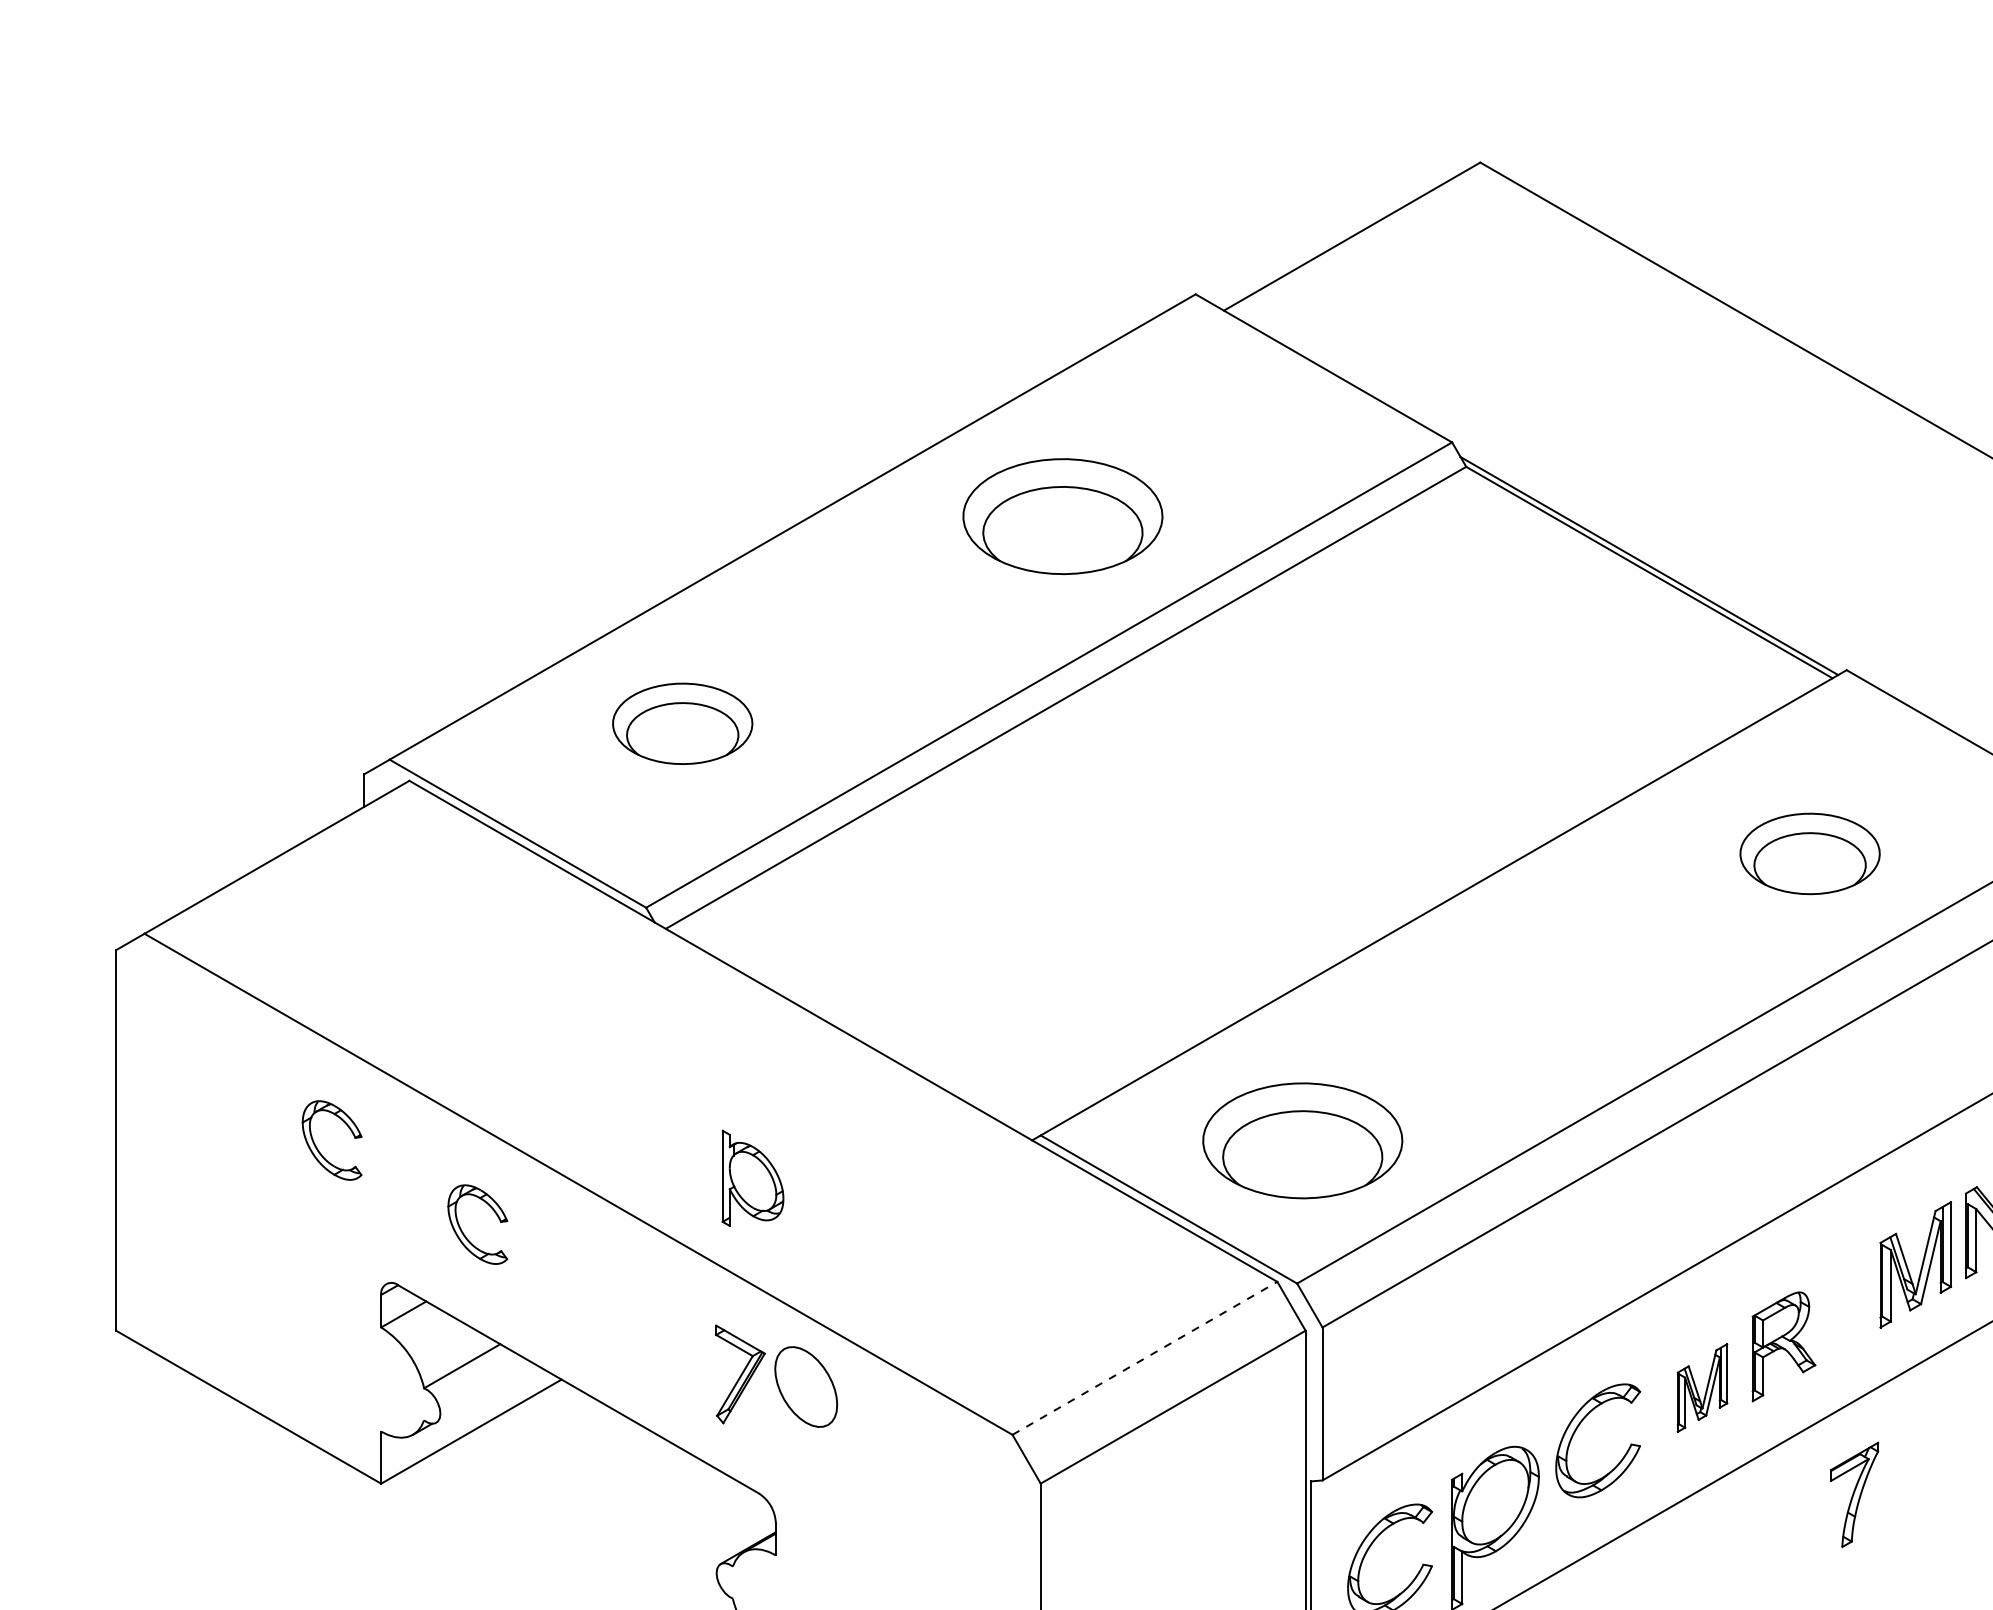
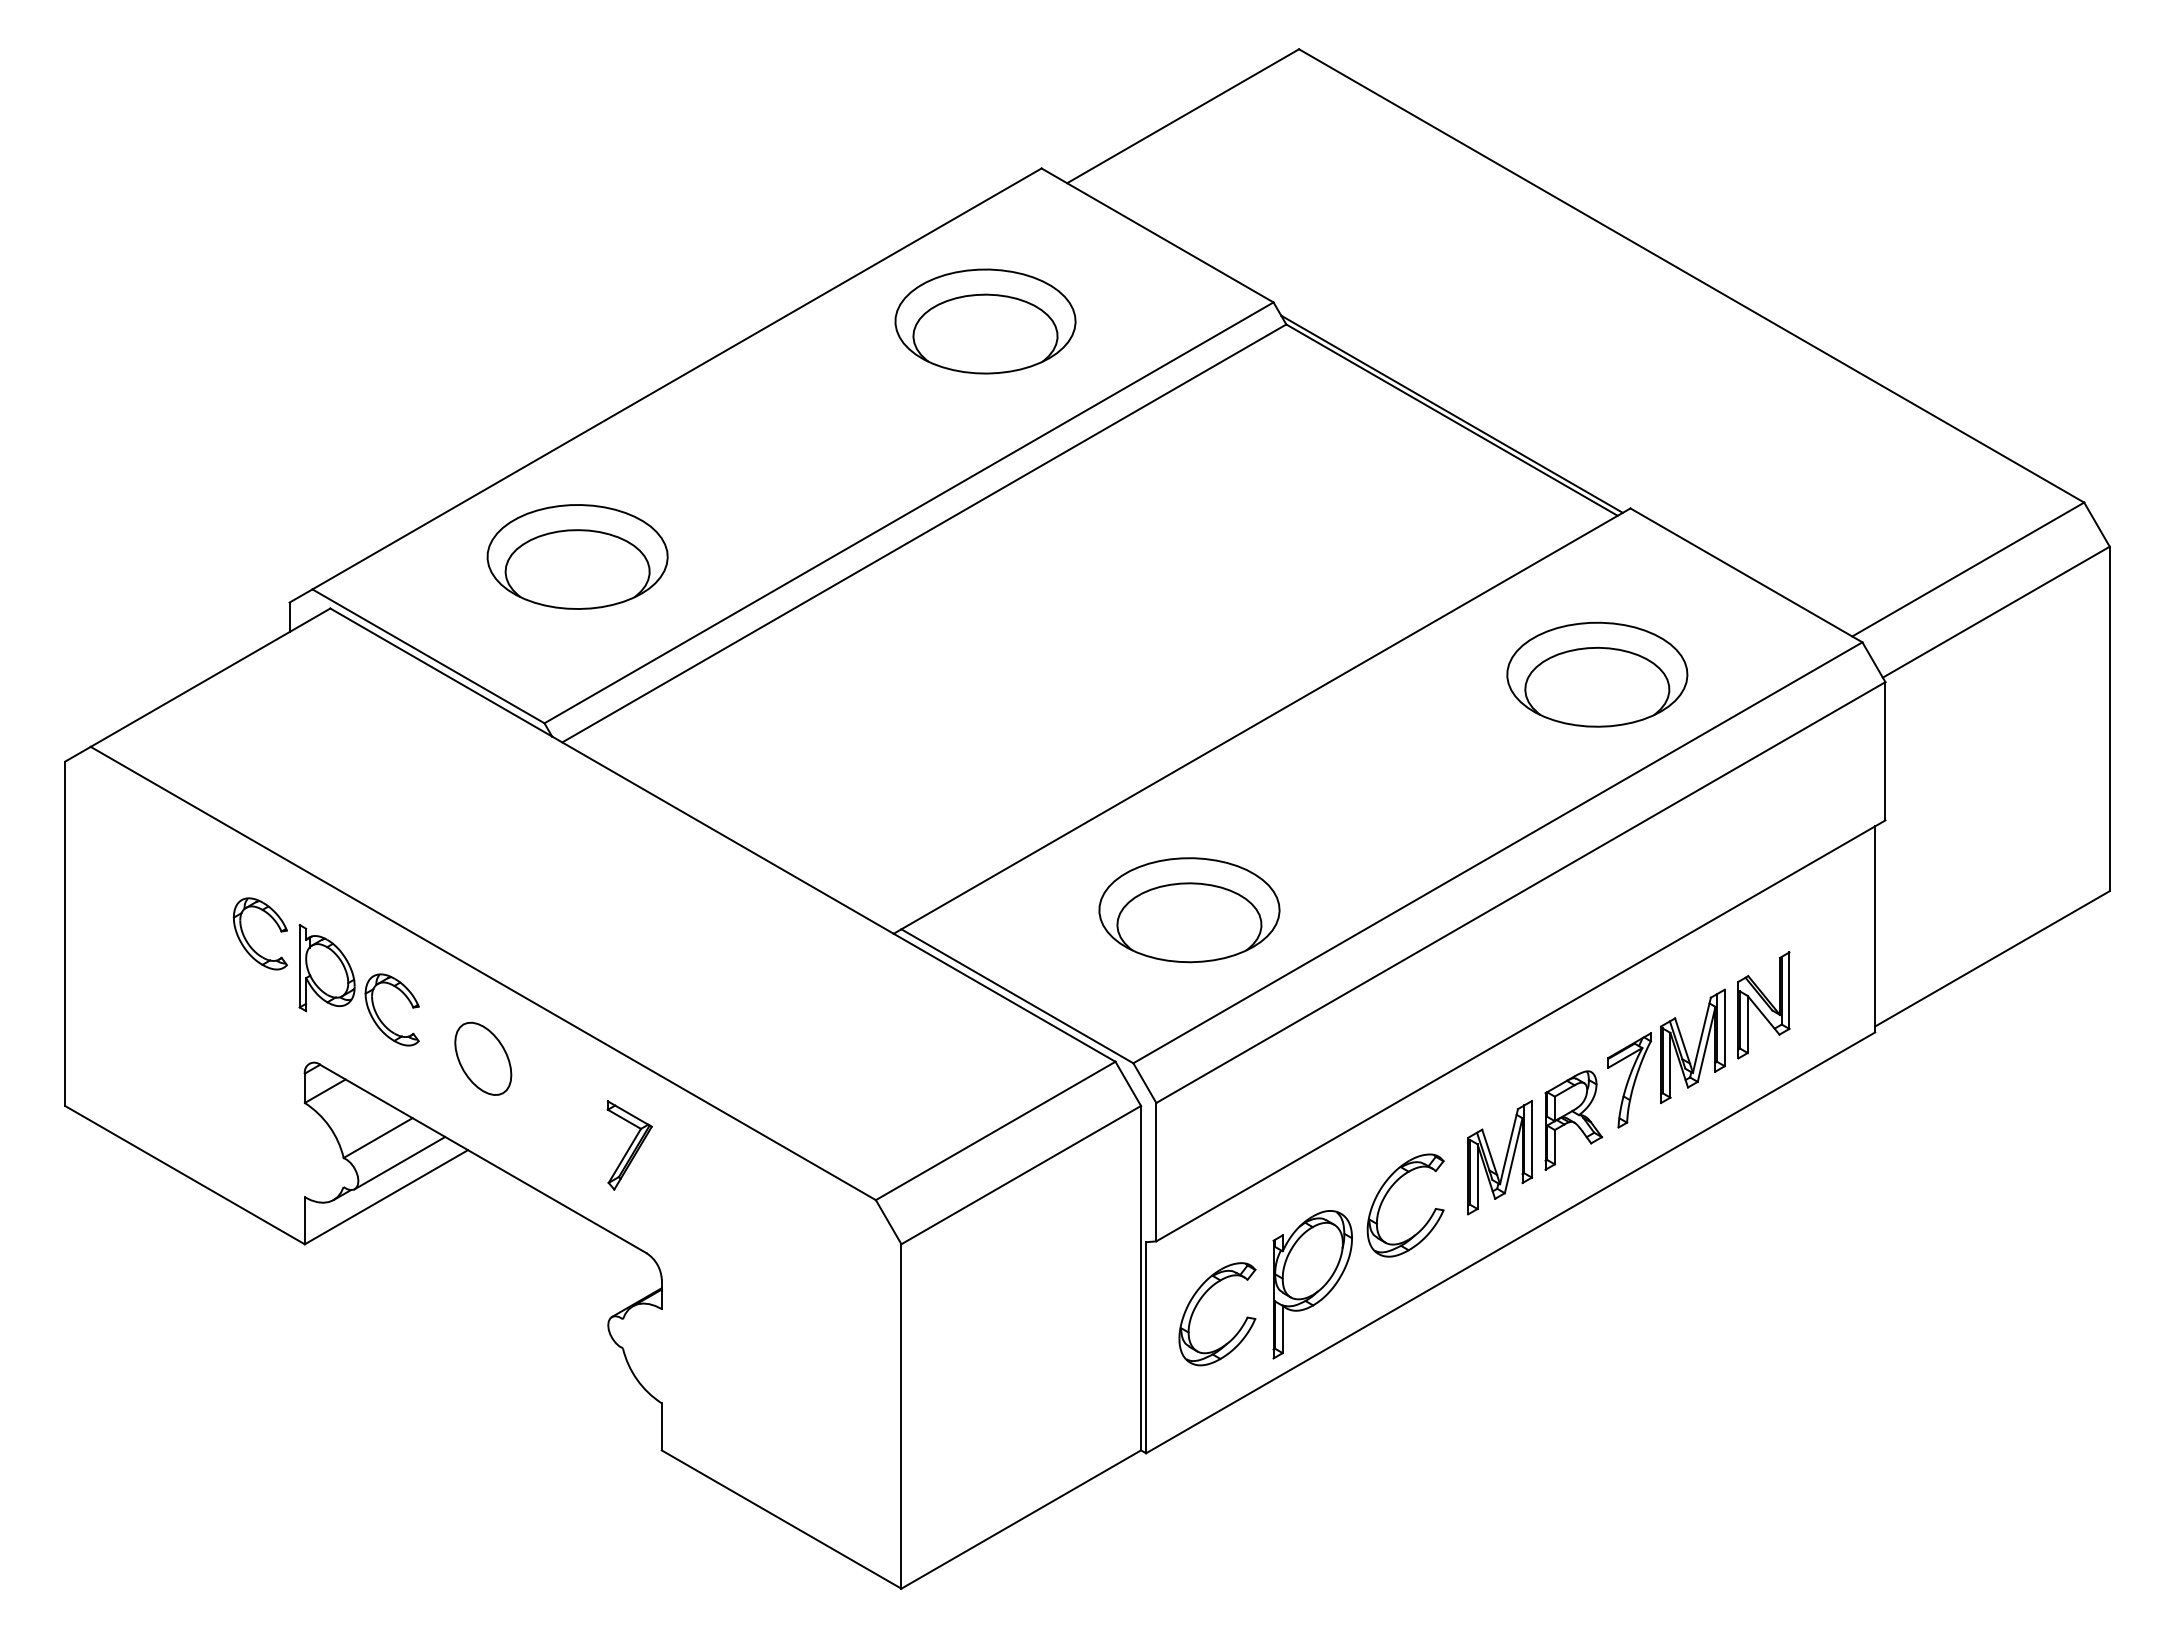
part: (1062, 516) -> (985, 321), moved
part: (682, 723) -> (577, 556), size x1.43
part: (1810, 853) -> (1597, 674), size x1.43
part: (1302, 1141) -> (1189, 910), moved
part: (752, 1178) -> (326, 968), moved
line: (1145, 1357) -> (996, 1130), dashed -> solid
part: (806, 1386) -> (483, 1058), moved
part: (1701, 1387) -> (1499, 1157), size x1.43
line: (485, 1393) -> (399, 1162), added
part: (1854, 1494) -> (1629, 1080), moved

